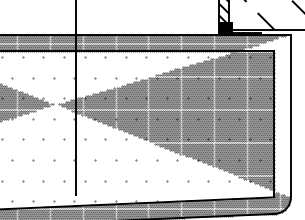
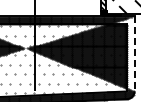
line: (290, 115) -> (134, 53), solid -> dashed

